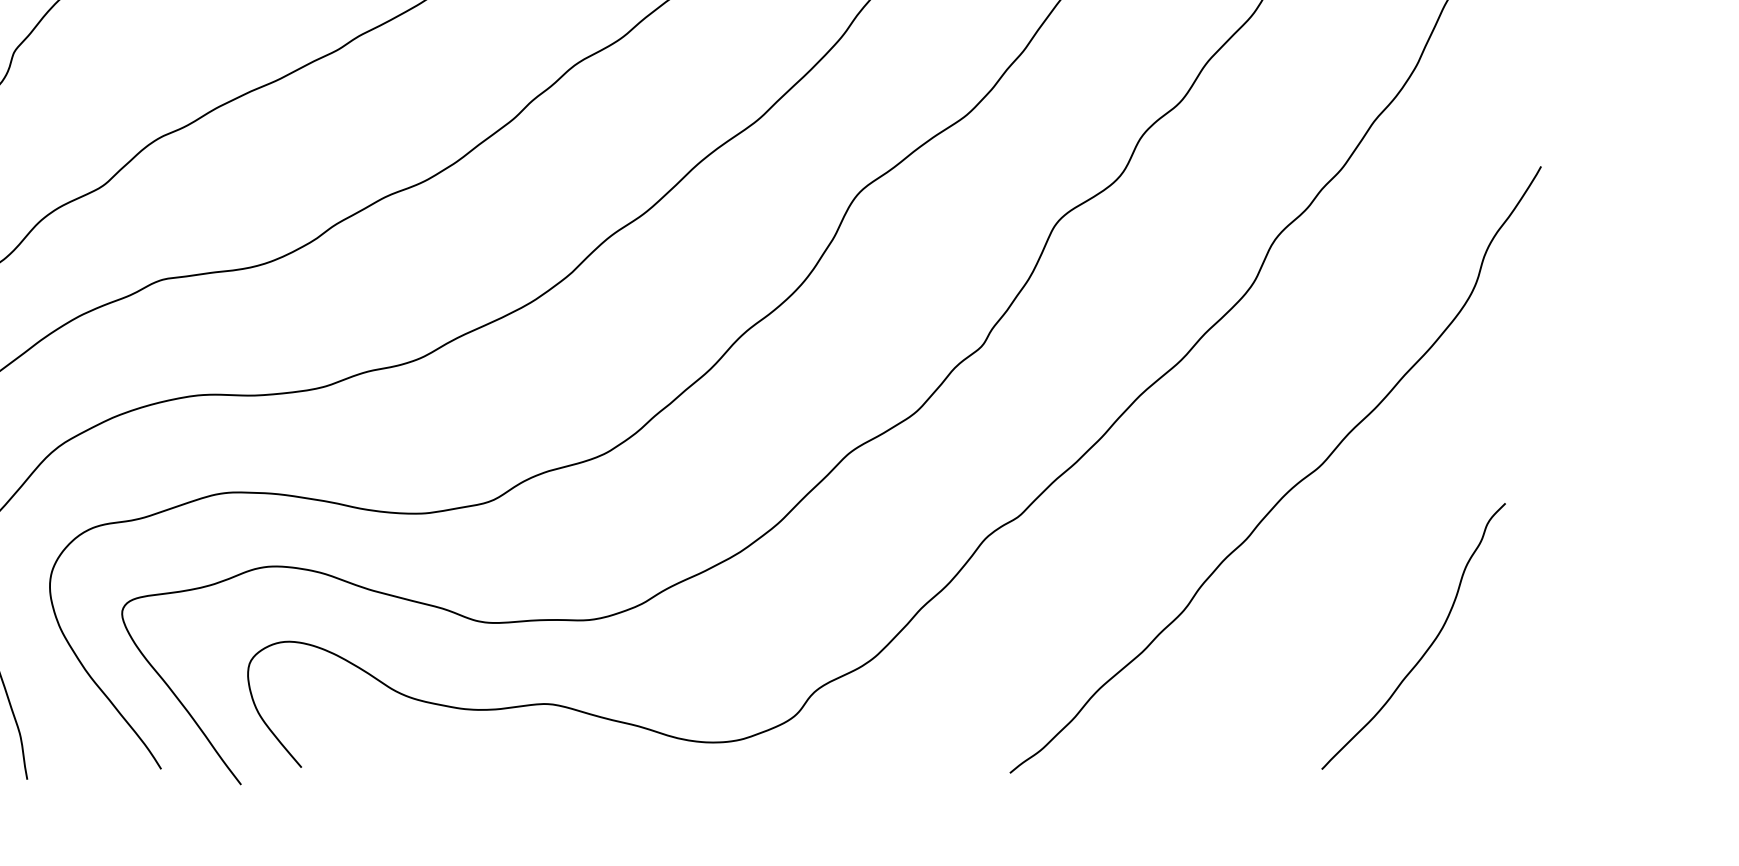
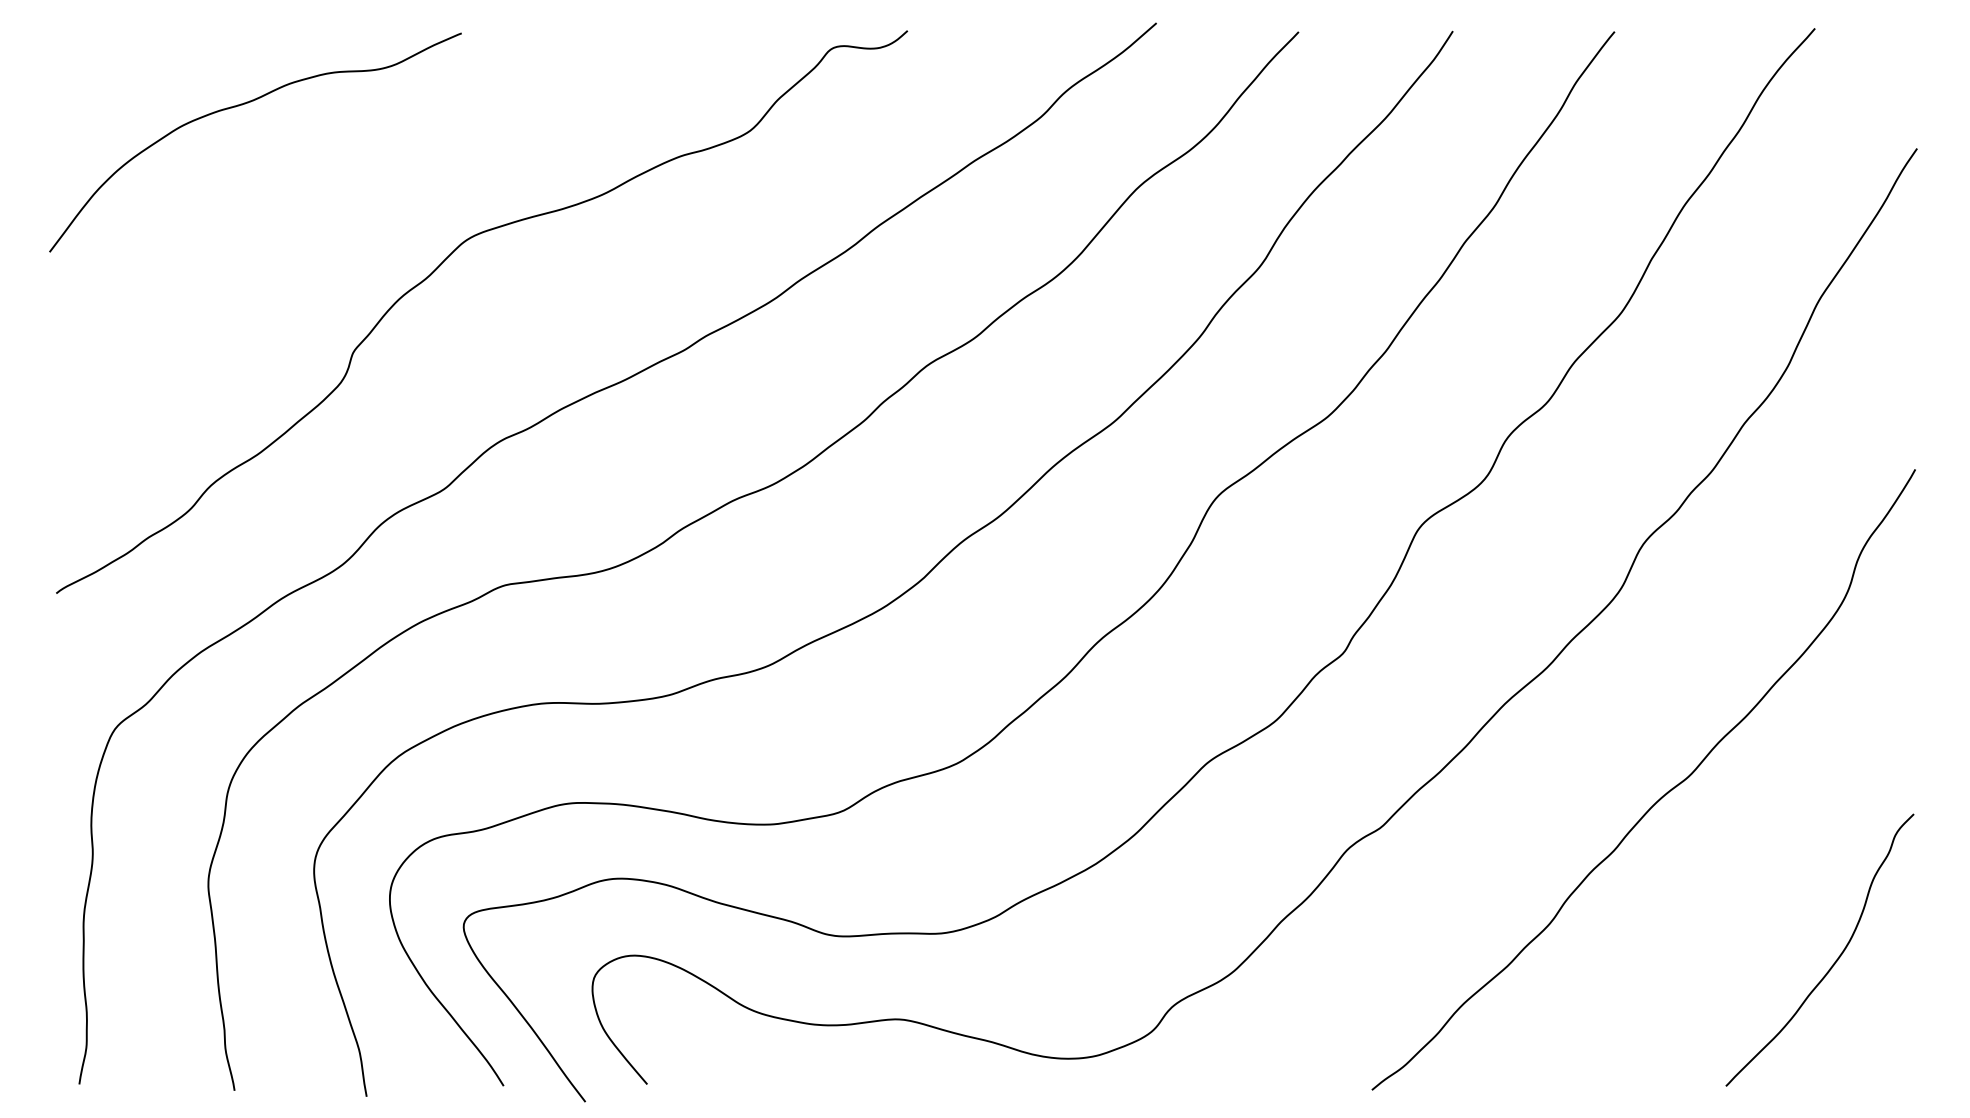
curve: (1428, 646) -> (1835, 960), moved

